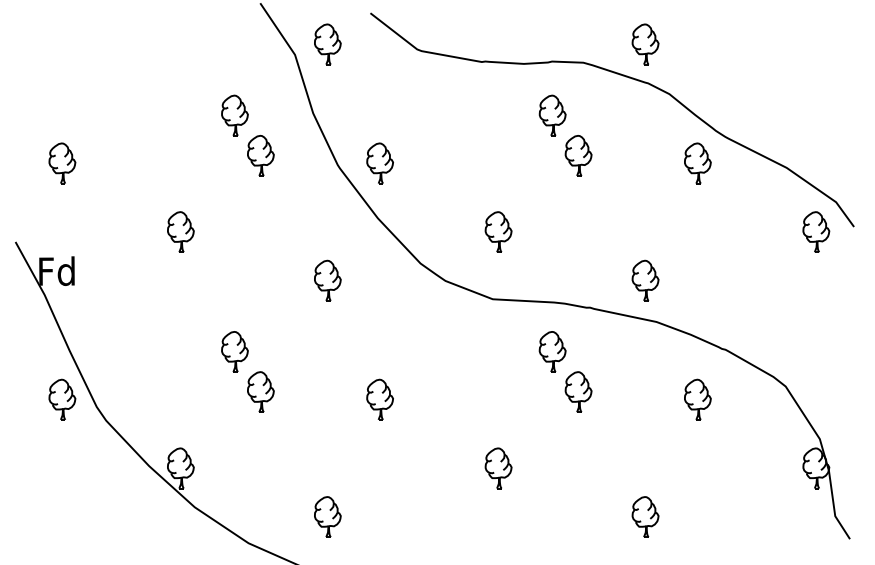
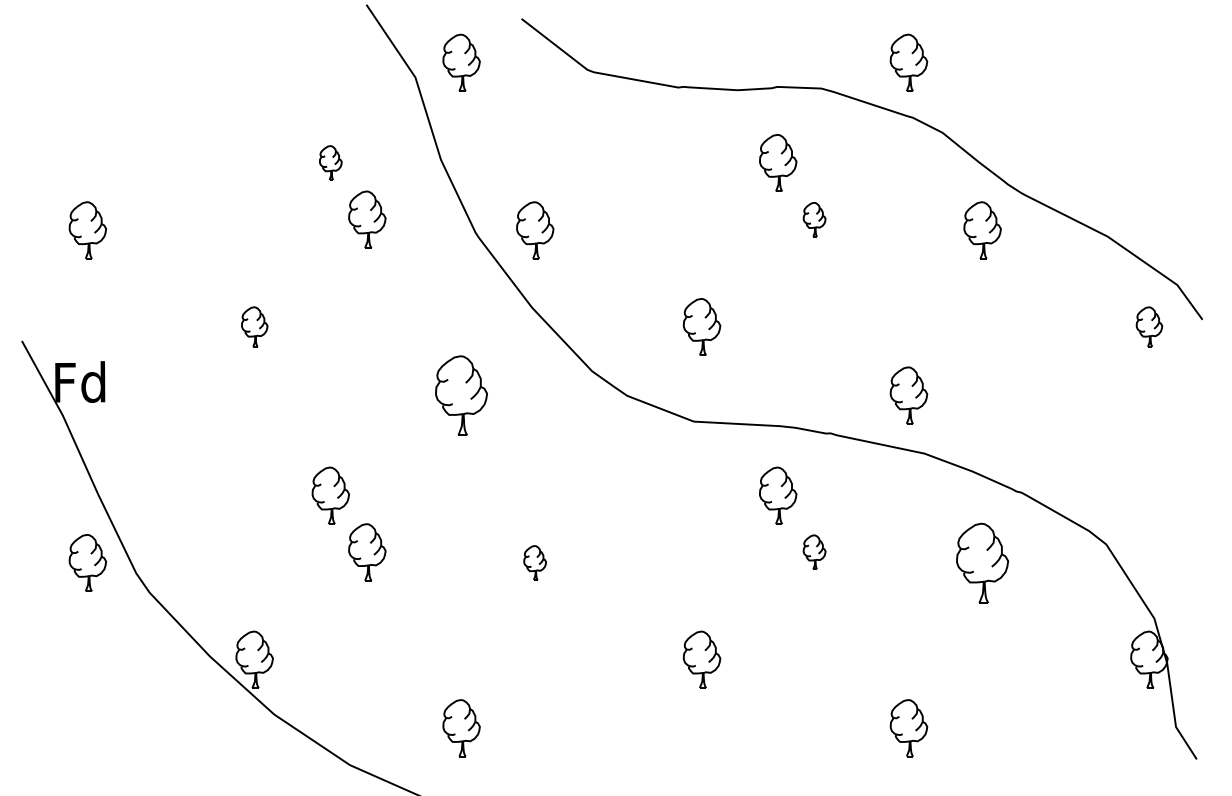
part: (234, 115) -> (330, 162), size x0.6
part: (578, 155) -> (814, 219), size x0.6
part: (180, 231) -> (254, 326), size x0.7
part: (816, 231) -> (1149, 326), size x0.7
part: (327, 280) -> (461, 395), size x1.4
part: (578, 391) -> (814, 551), size x0.6
part: (379, 399) -> (534, 562), size x0.6
part: (697, 399) -> (982, 562), size x1.4

